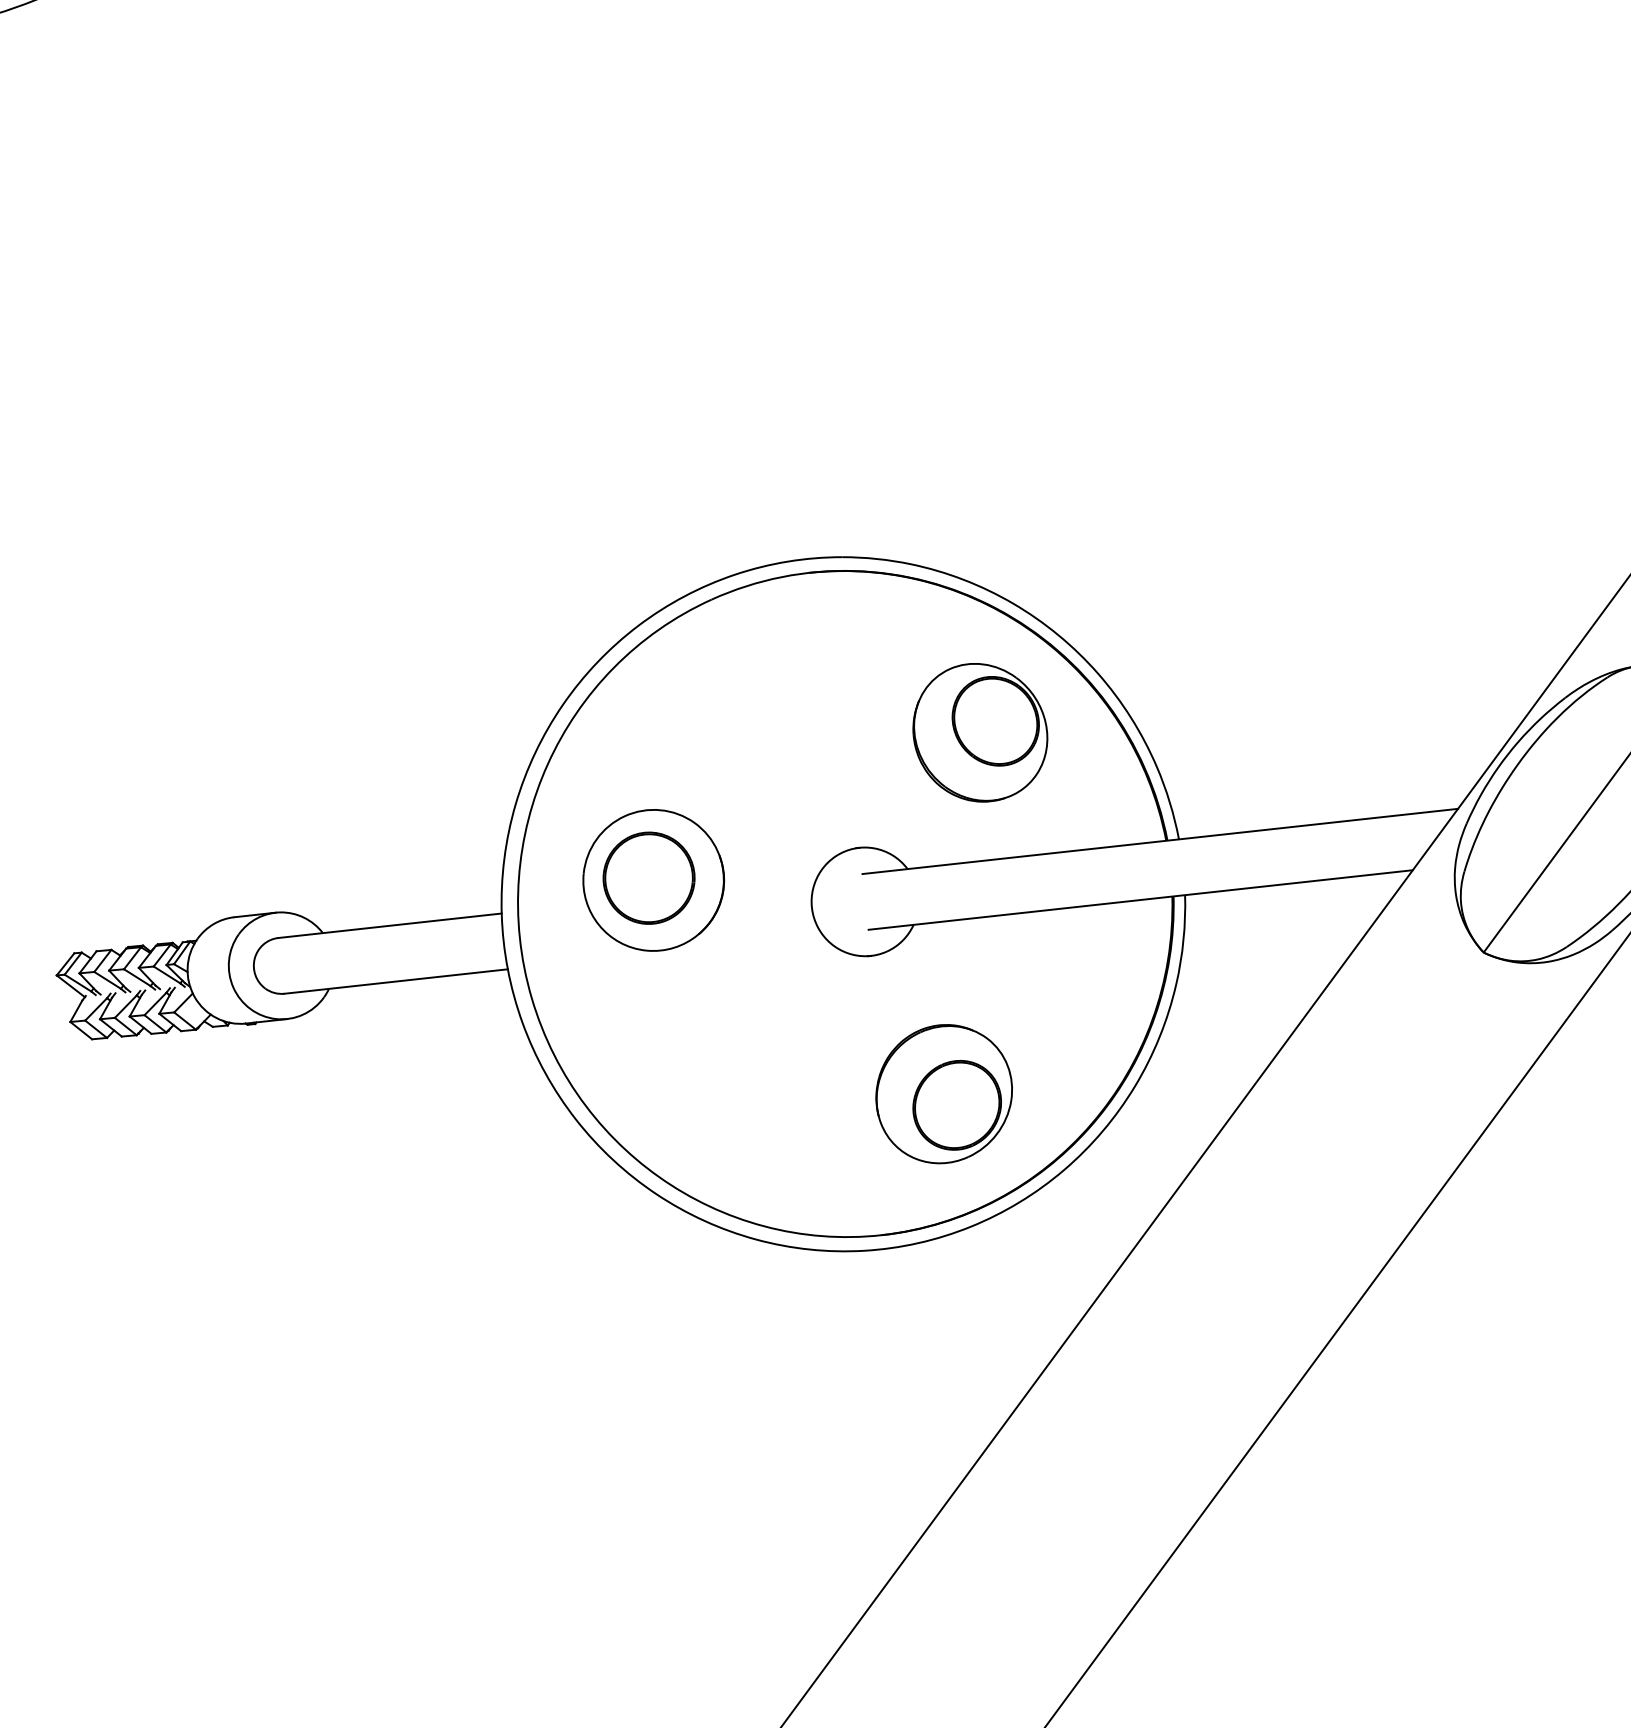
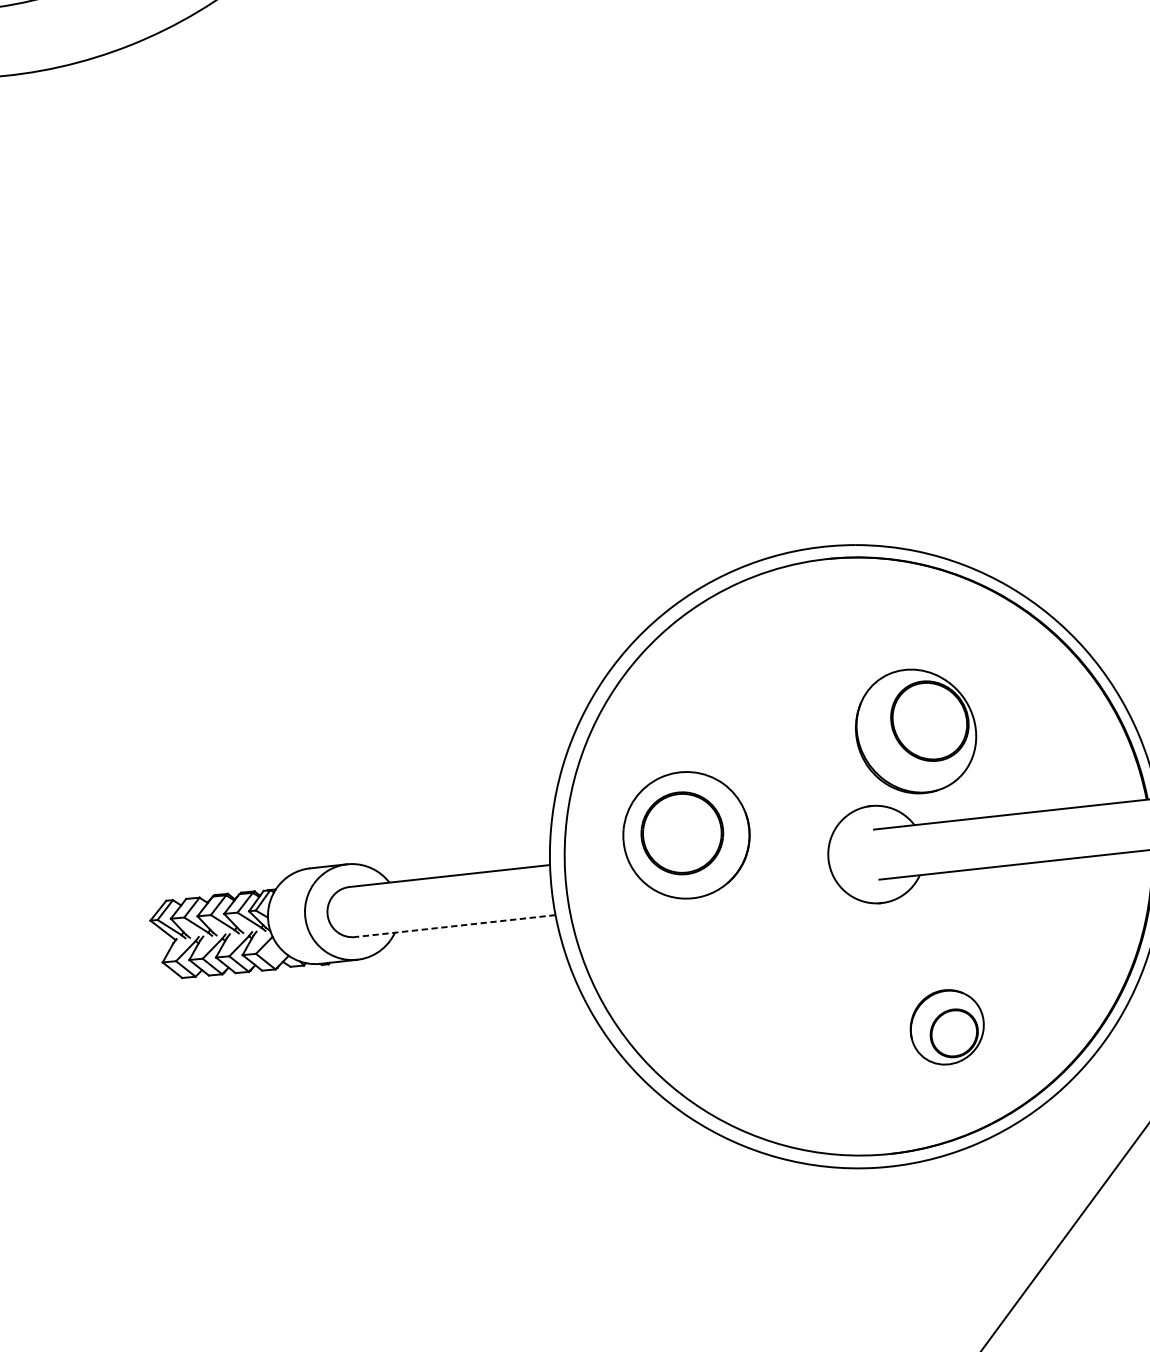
part: (980, 732) -> (916, 731), moved
line: (395, 981) -> (454, 926), solid -> dashed
part: (943, 1094) -> (946, 1027), size x0.6

